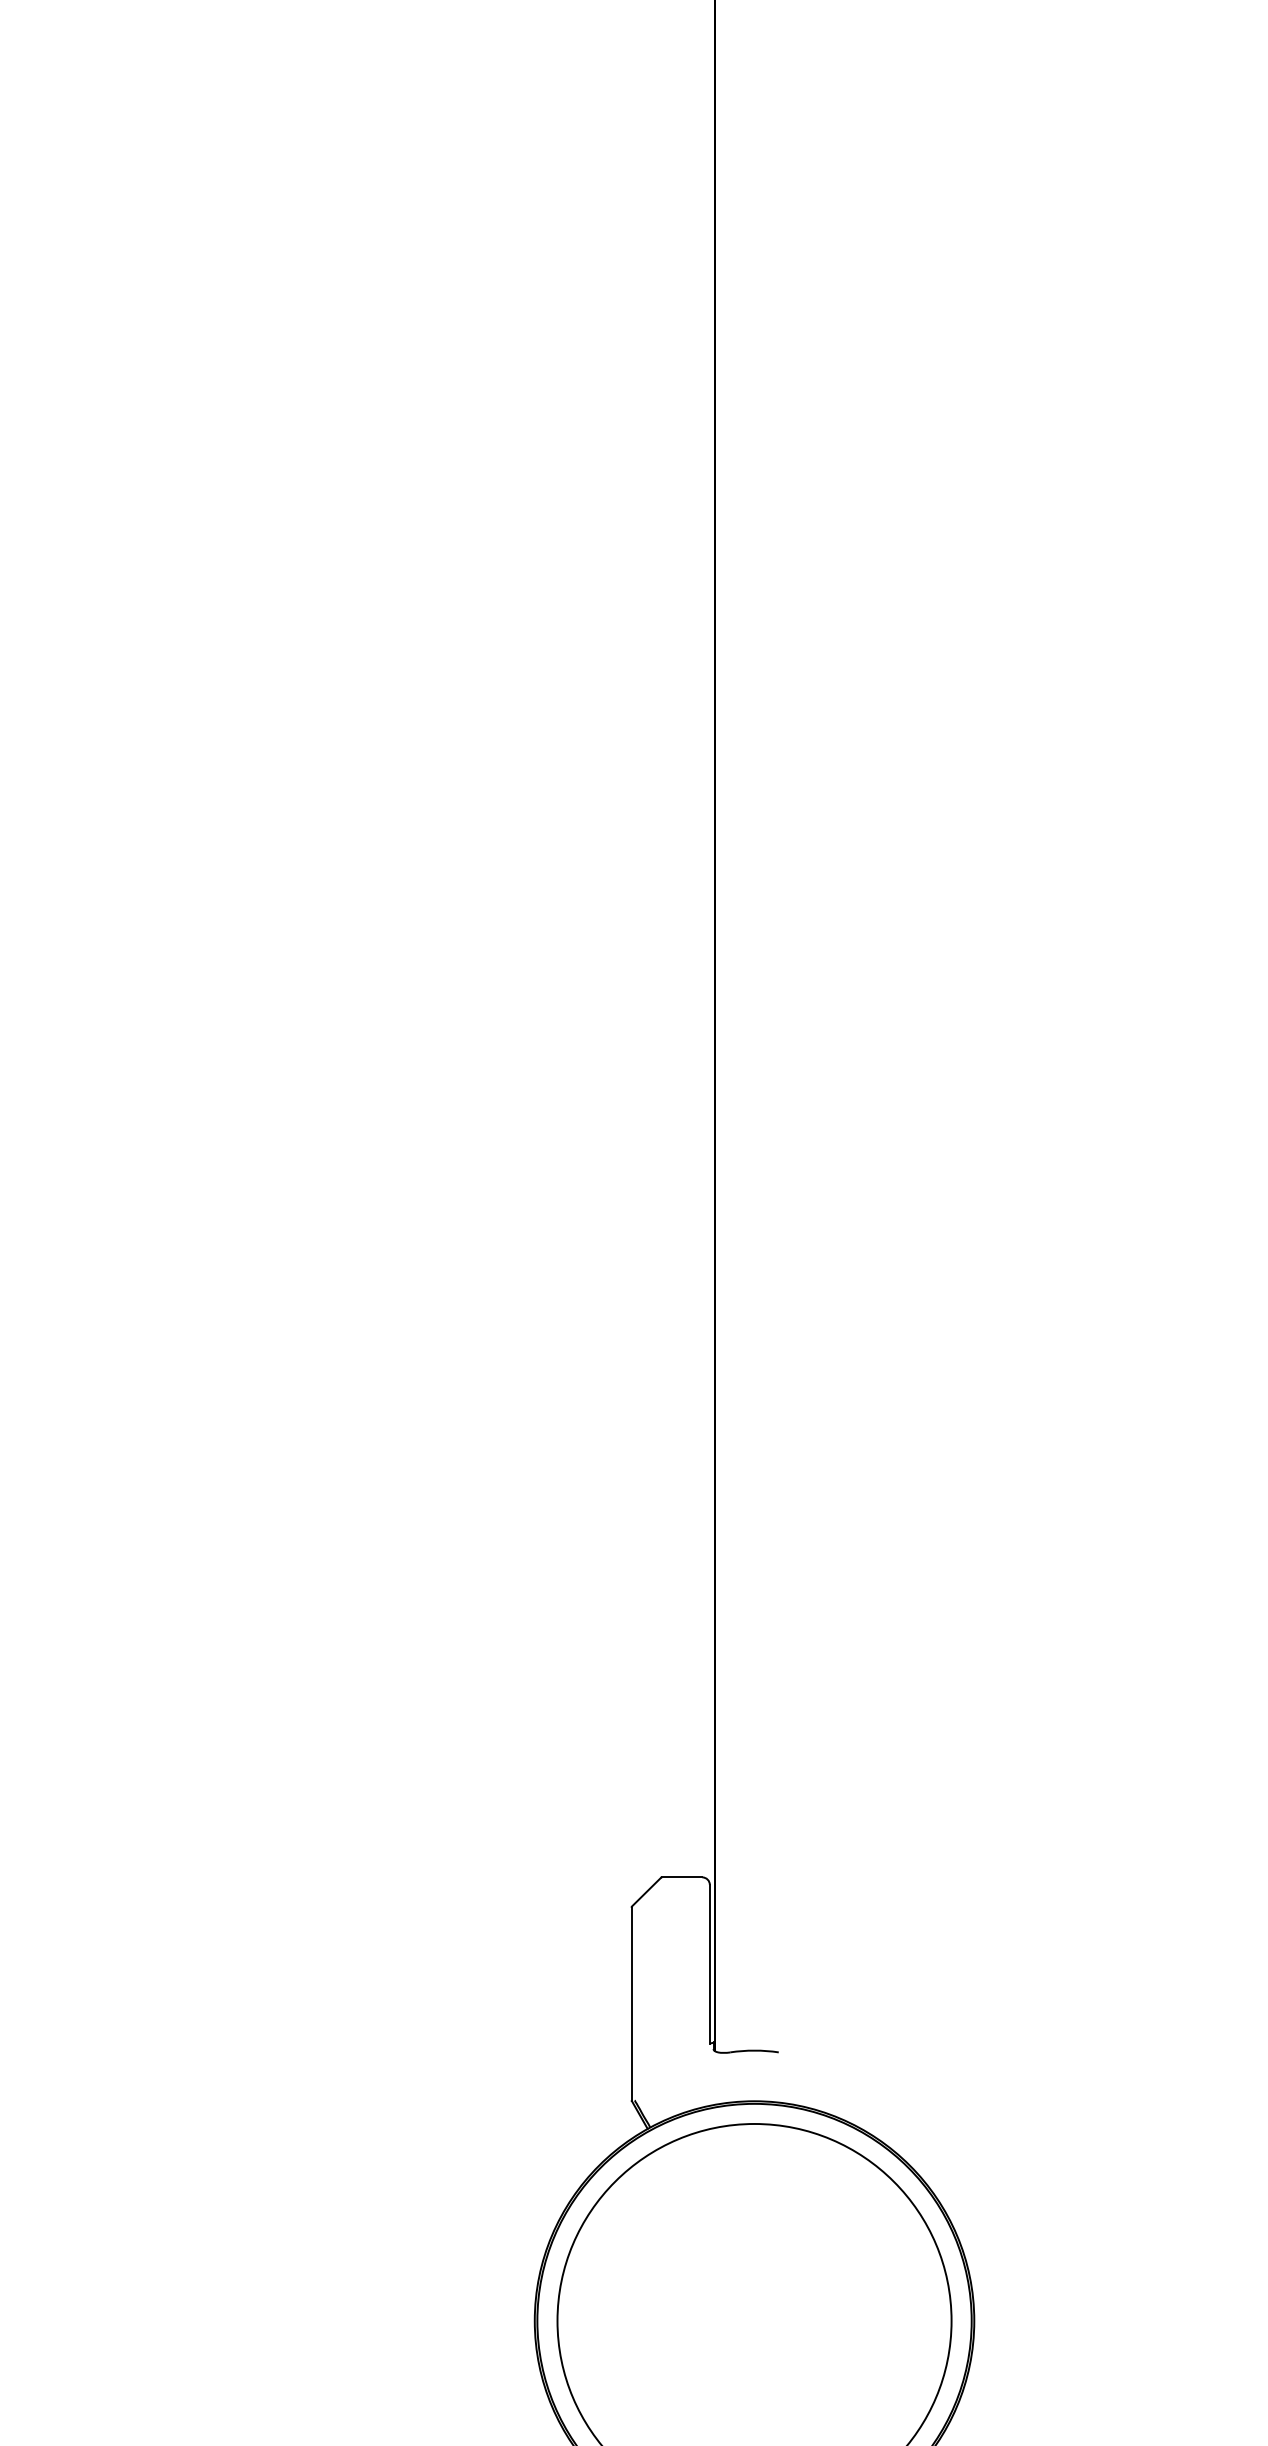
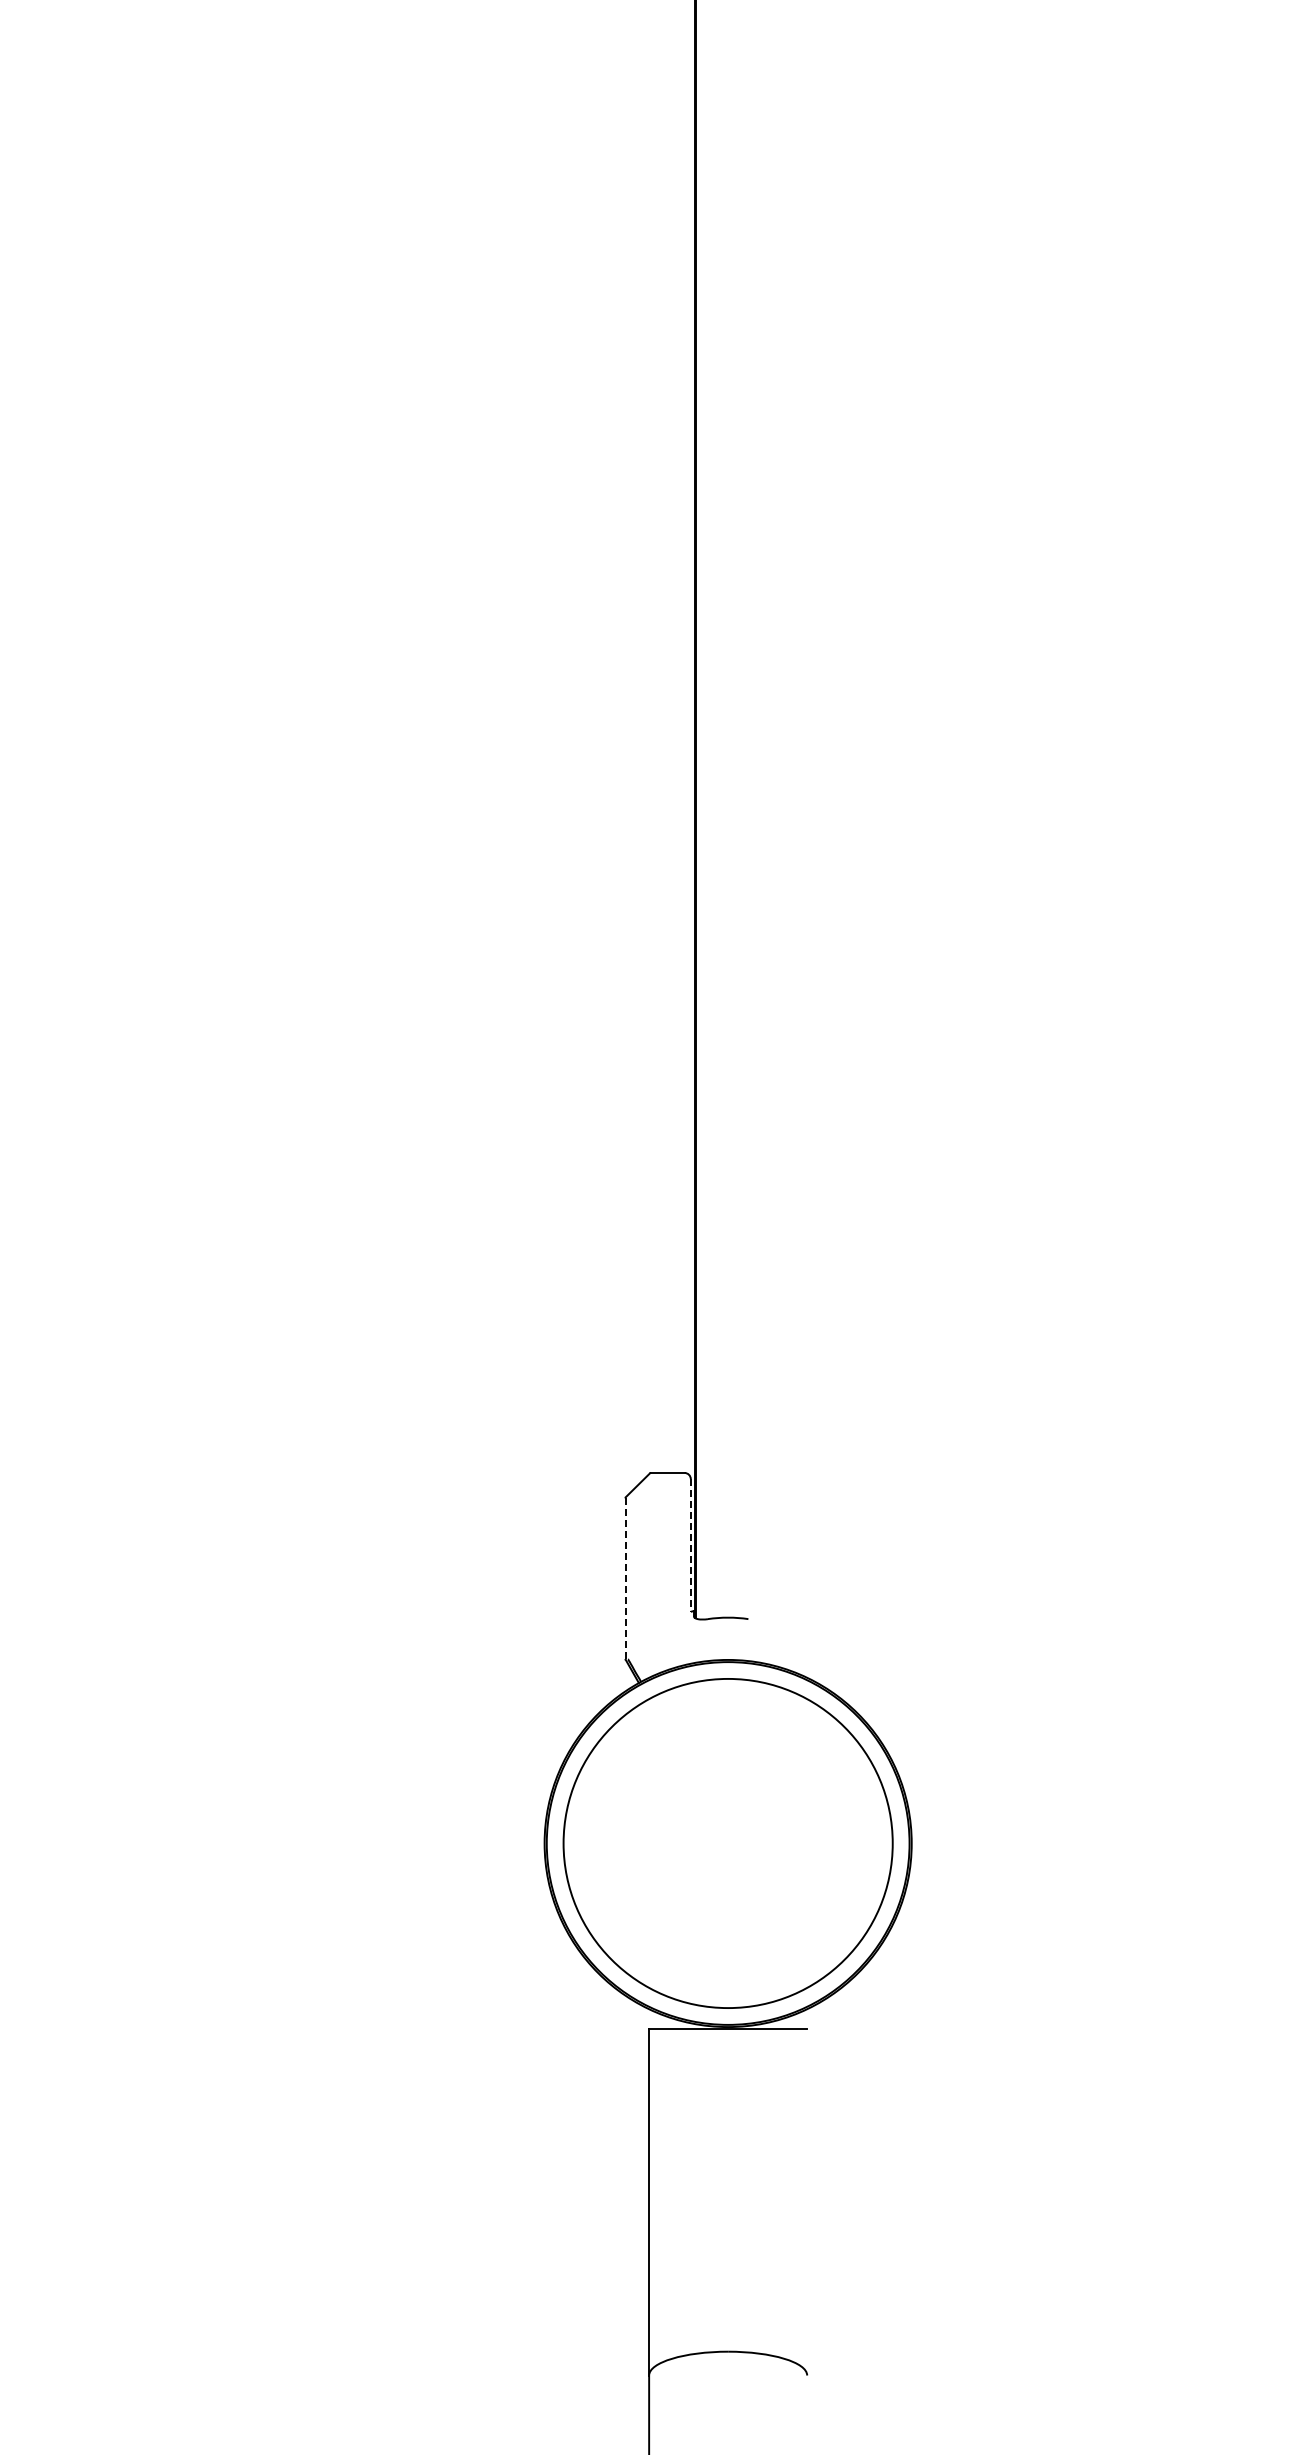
line: (709, 1965) -> (690, 1546), solid -> dashed
line: (631, 2003) -> (625, 1578), solid -> dashed

